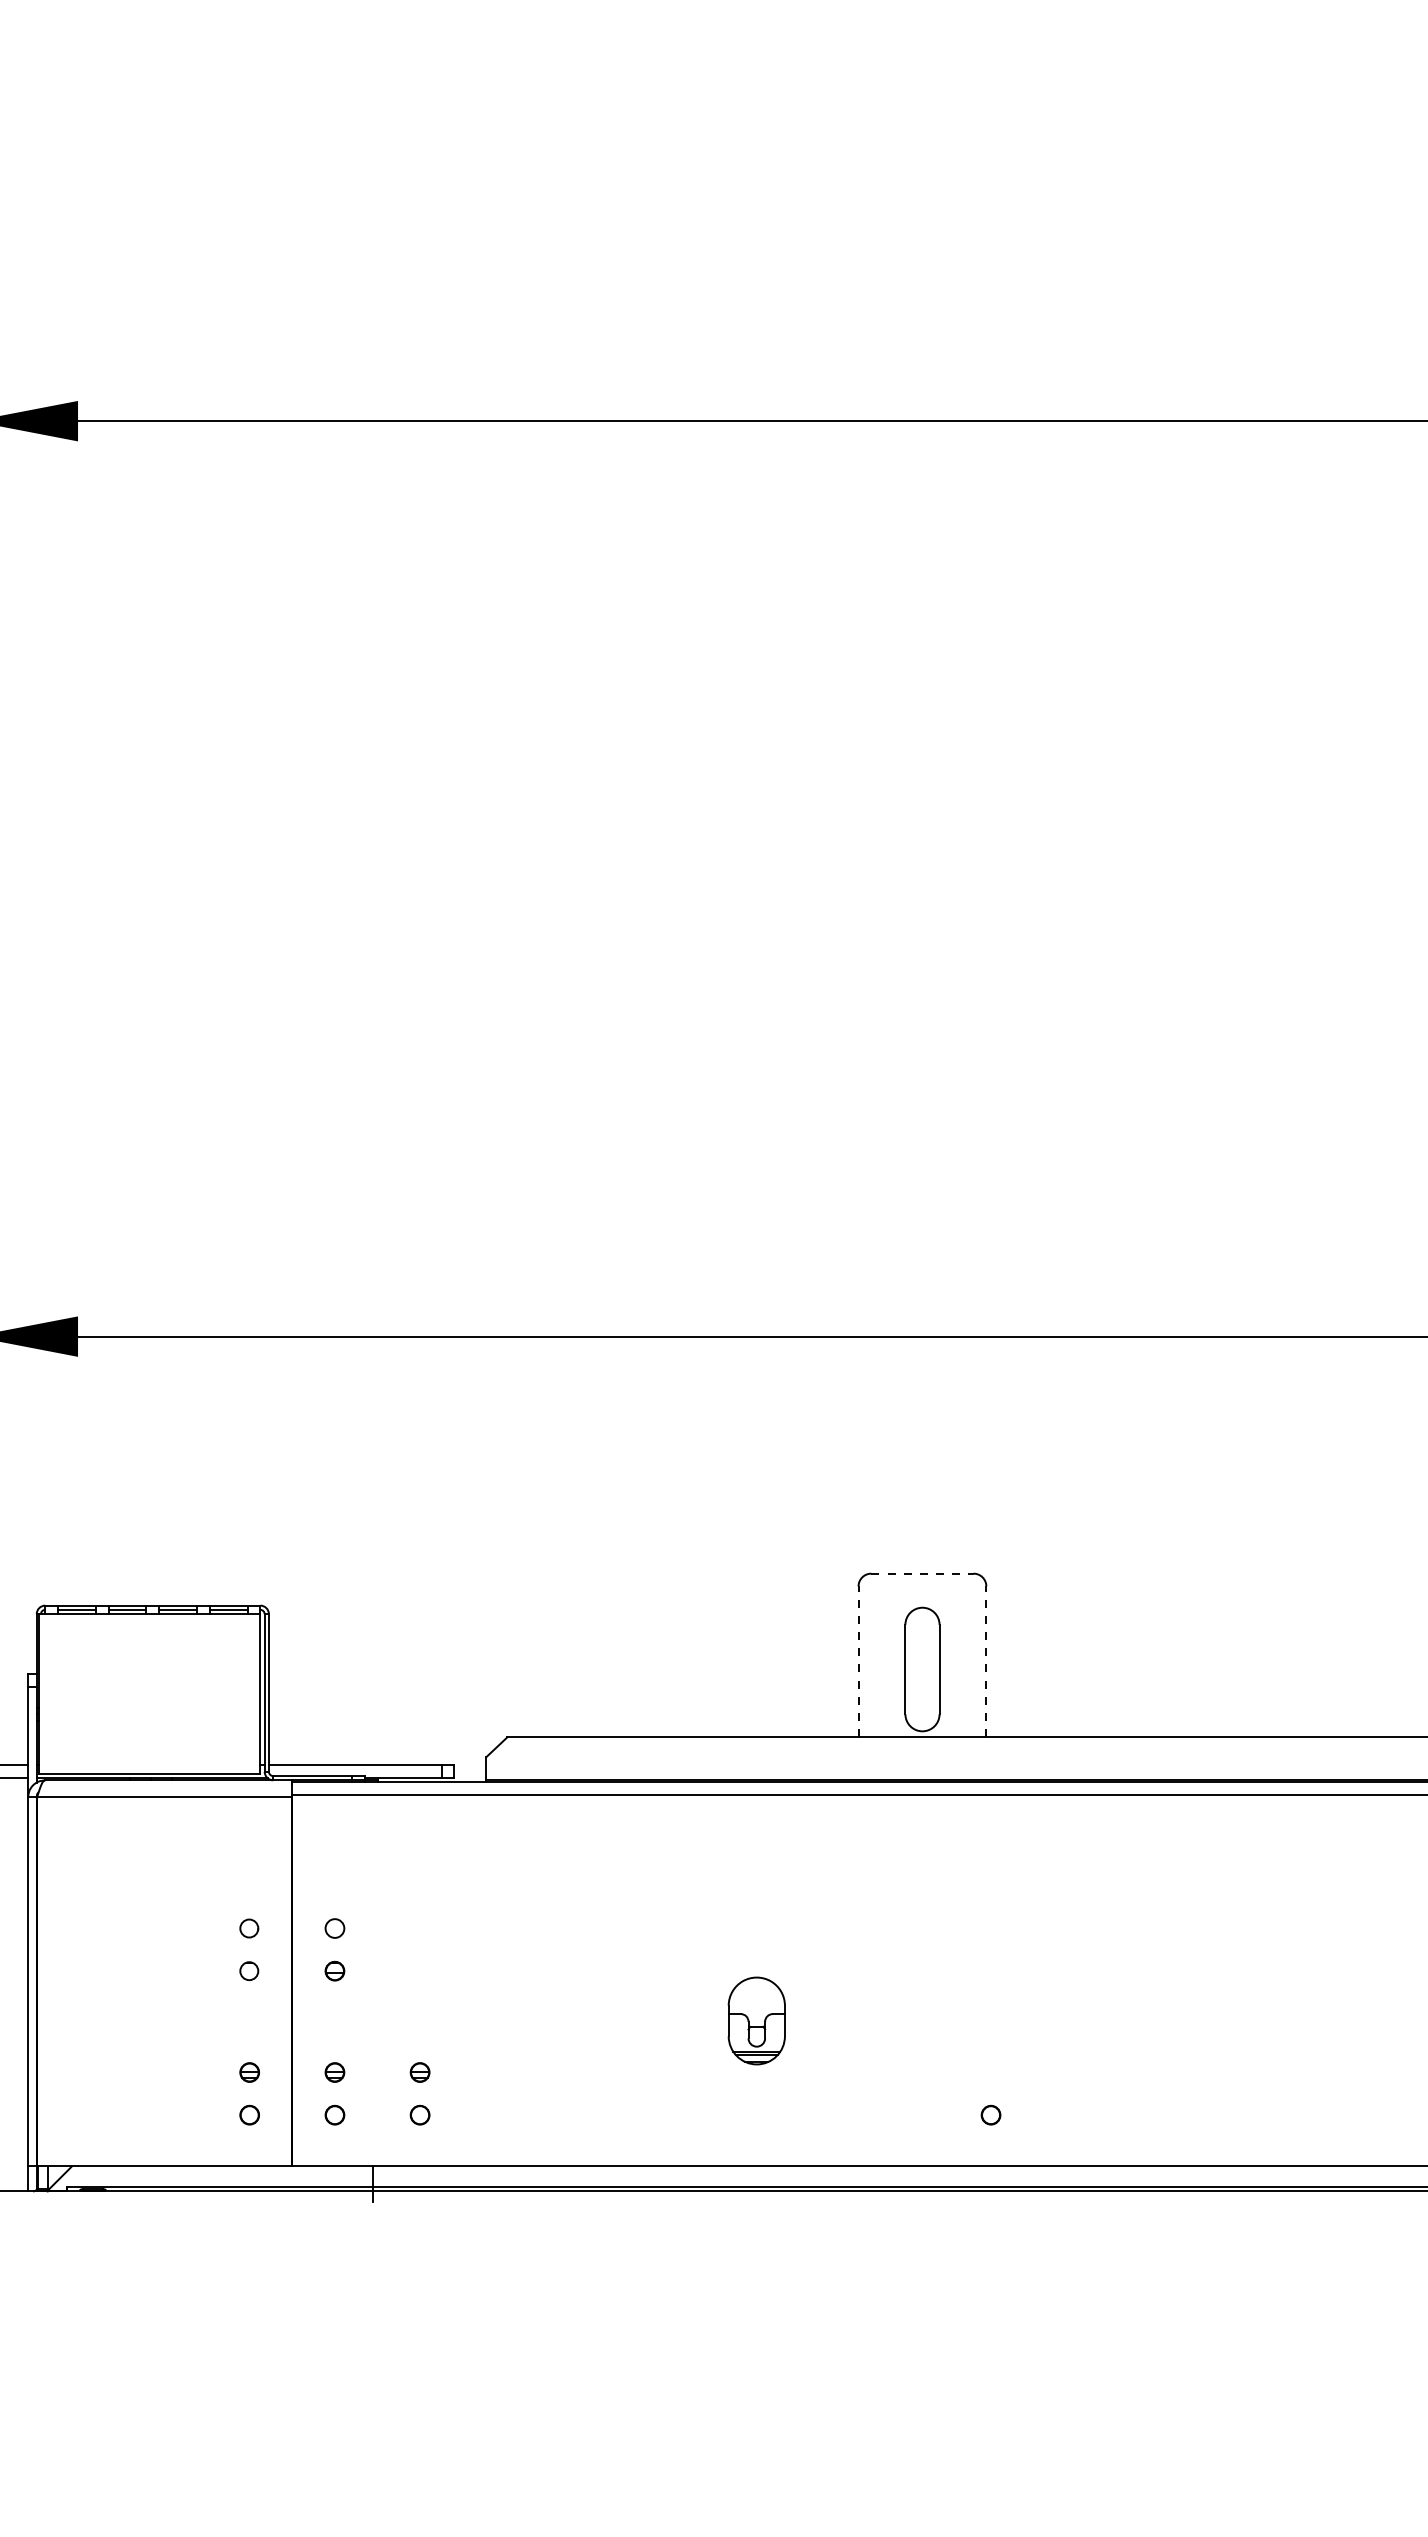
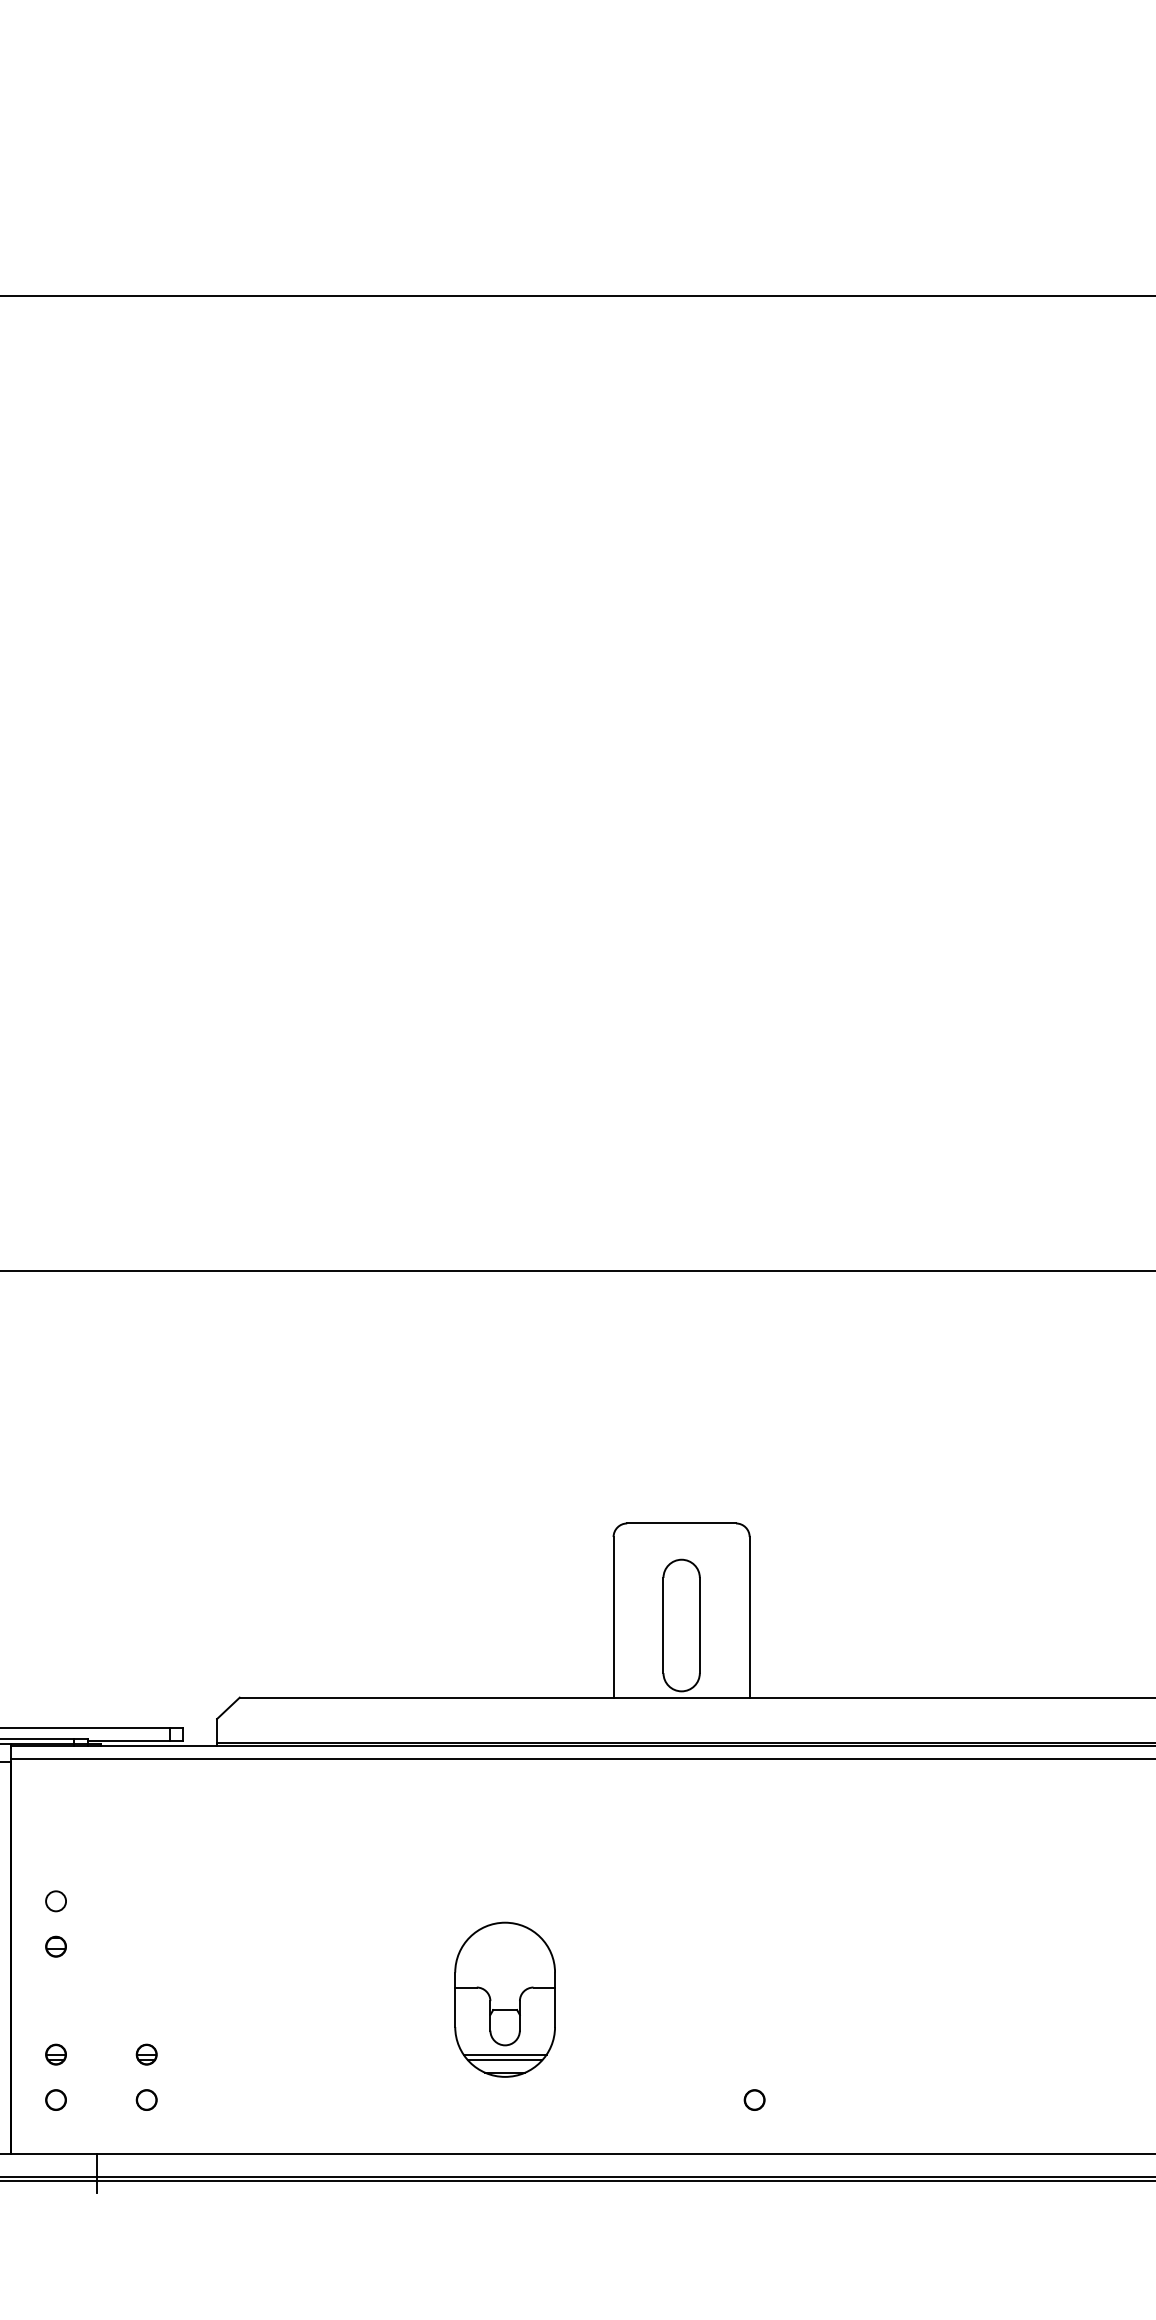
line: (922, 1573) -> (681, 1523), dashed -> solid
line: (858, 1661) -> (613, 1617), dashed -> solid
line: (986, 1661) -> (749, 1617), dashed -> solid
part: (756, 2020) -> (504, 1999), size x1.67

